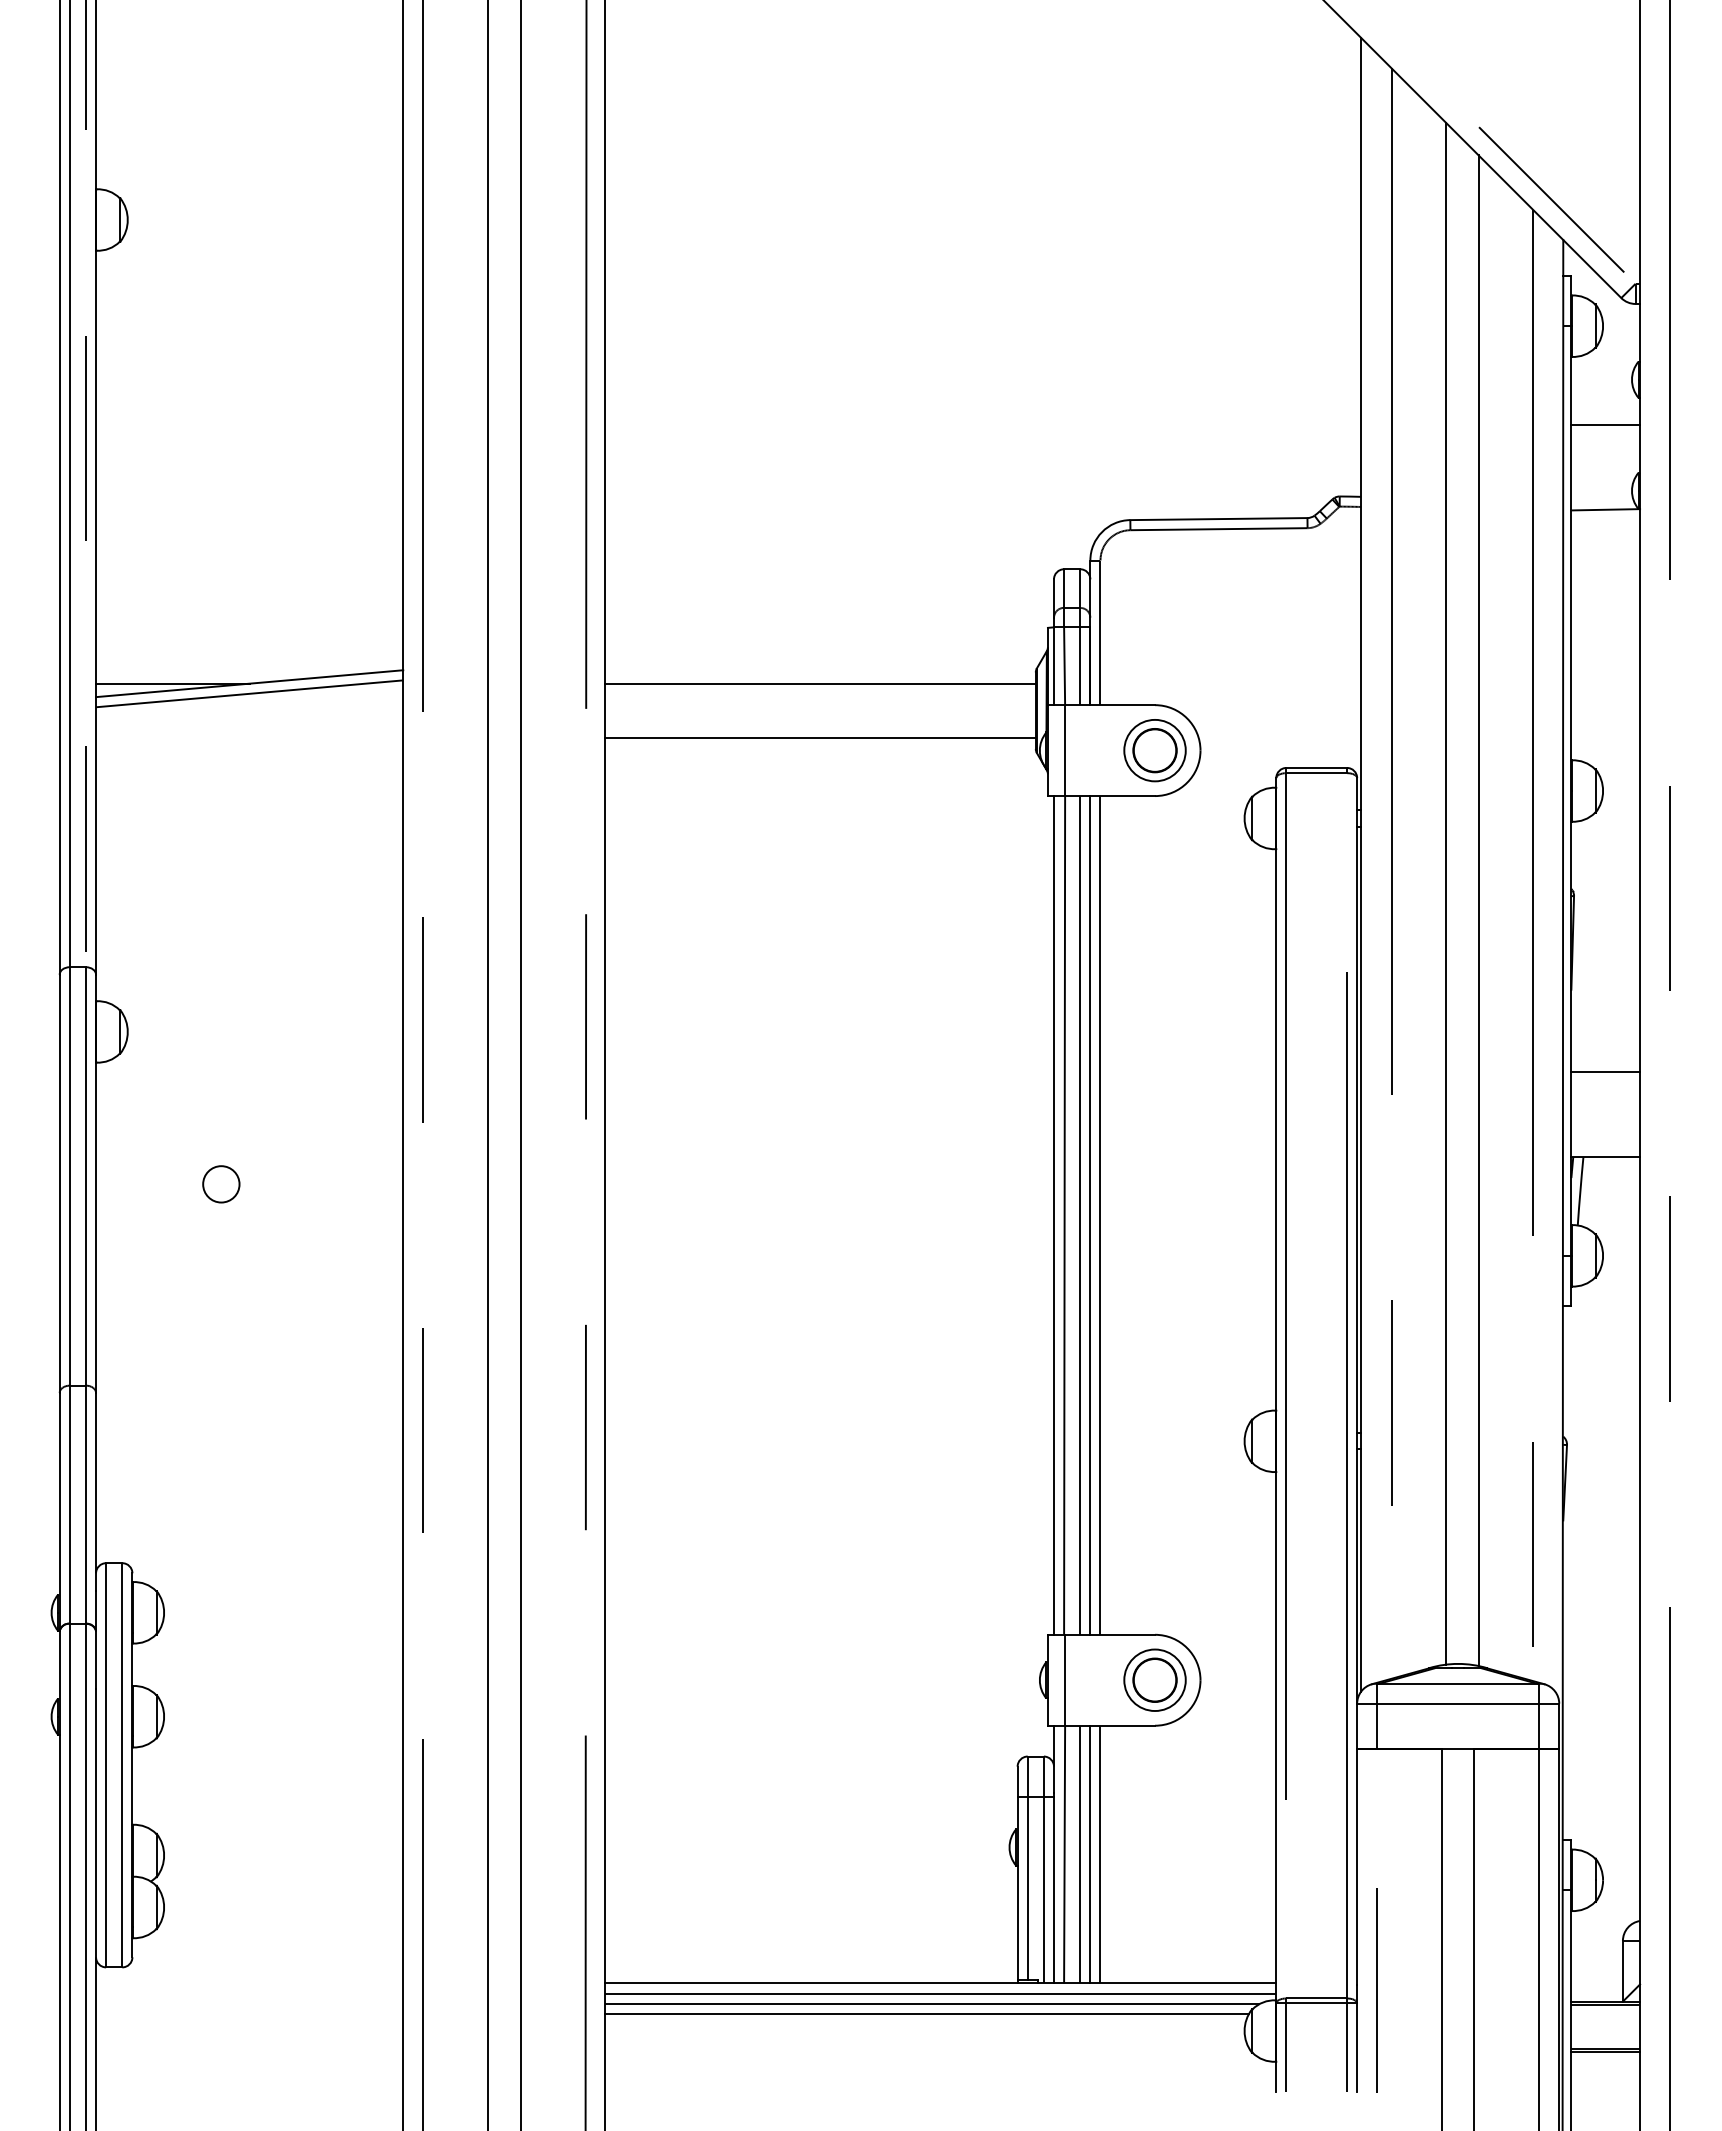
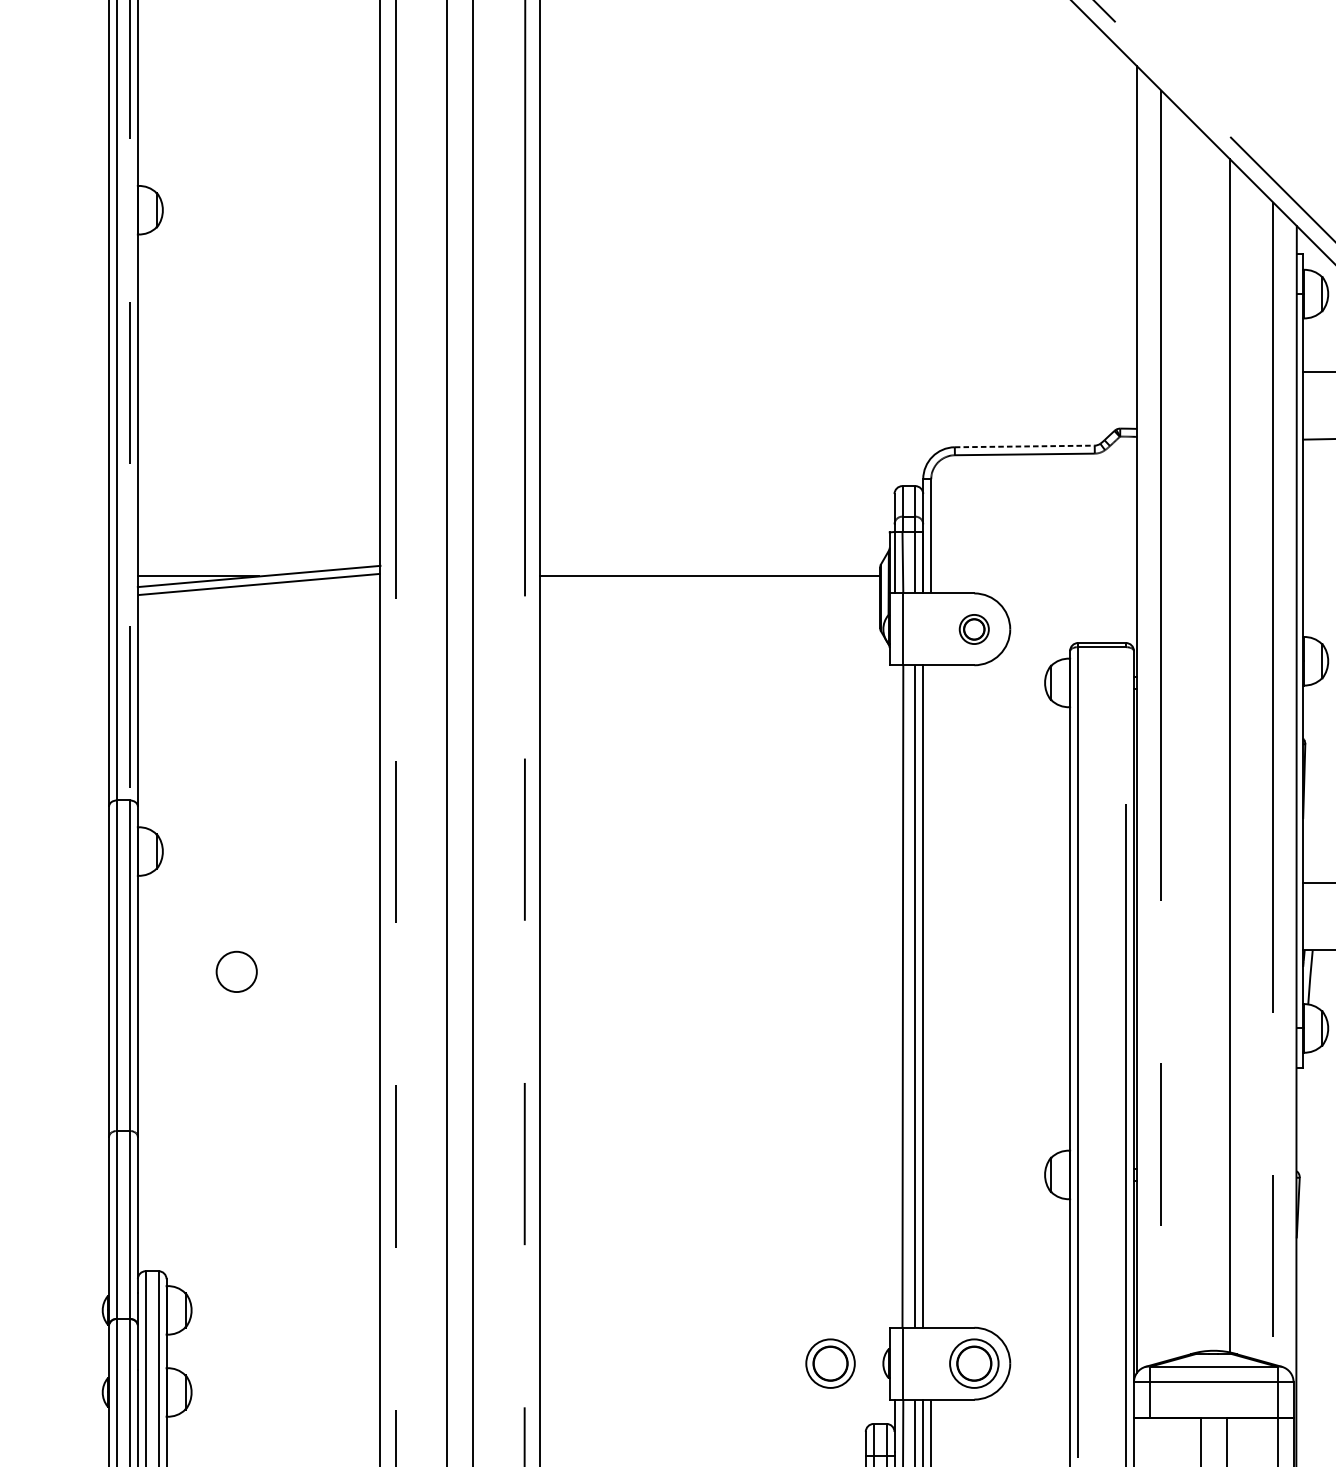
line: (1218, 519) -> (1024, 446), solid -> dashed
line: (820, 737) -> (710, 618), removed
part: (1154, 750) -> (973, 629), size x0.6
line: (1445, 893) -> (1203, 742), removed
circle: (221, 1184) -> (236, 972), size x1.4
line: (1054, 1215) -> (894, 996), removed
line: (1100, 1215) -> (931, 996), removed
part: (972, 1679) -> (830, 1363), added

